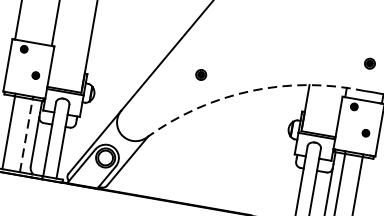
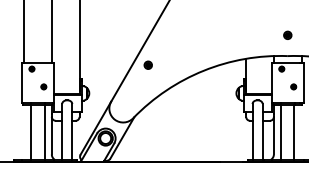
part: (200, 73) -> (147, 64), moved
arc: (250, 90) -> (203, 70), dashed -> solid
line: (26, 135) -> (44, 132), dashed -> solid

